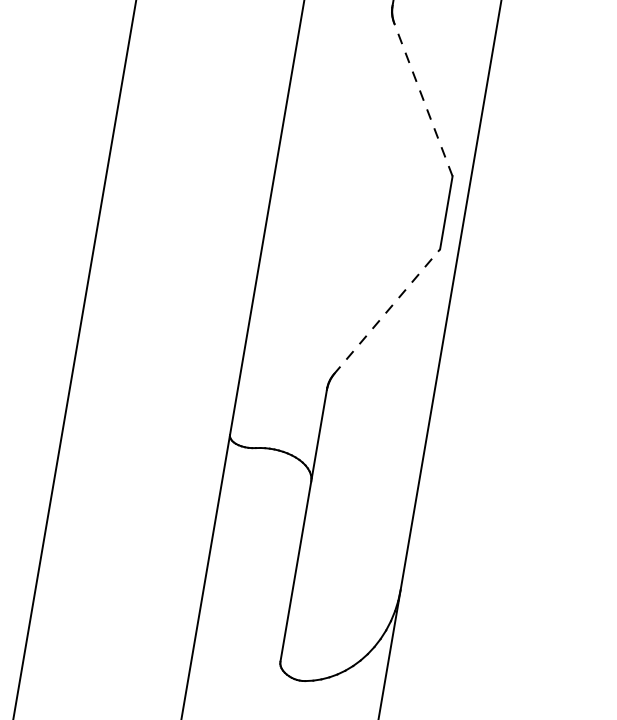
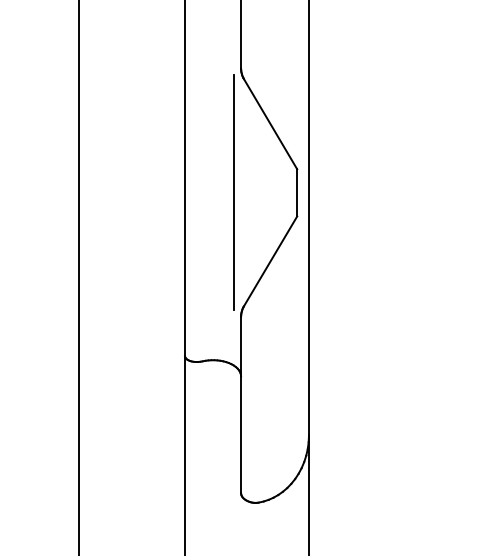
line: (423, 98) -> (270, 123), dashed -> solid
line: (348, 195) -> (233, 192), added
line: (387, 311) -> (270, 261), dashed -> solid

